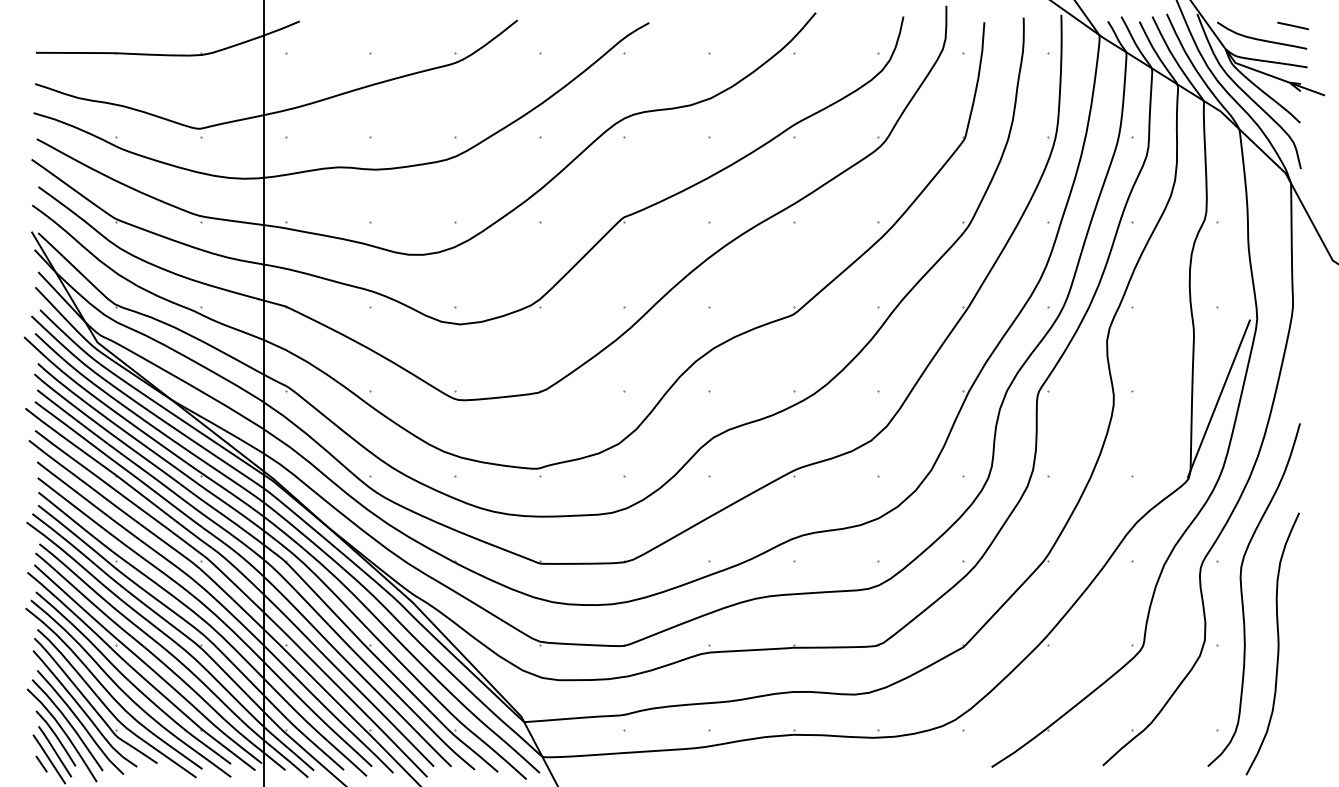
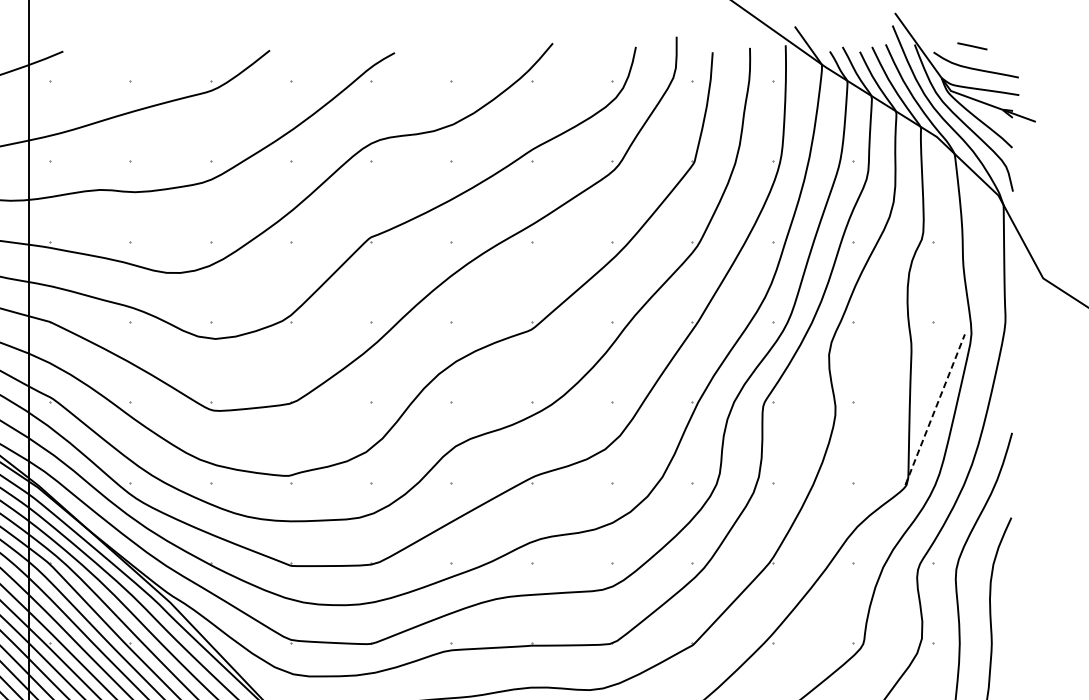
line: (1292, 25) -> (971, 45), moved
line: (1219, 398) -> (935, 409), solid -> dashed

